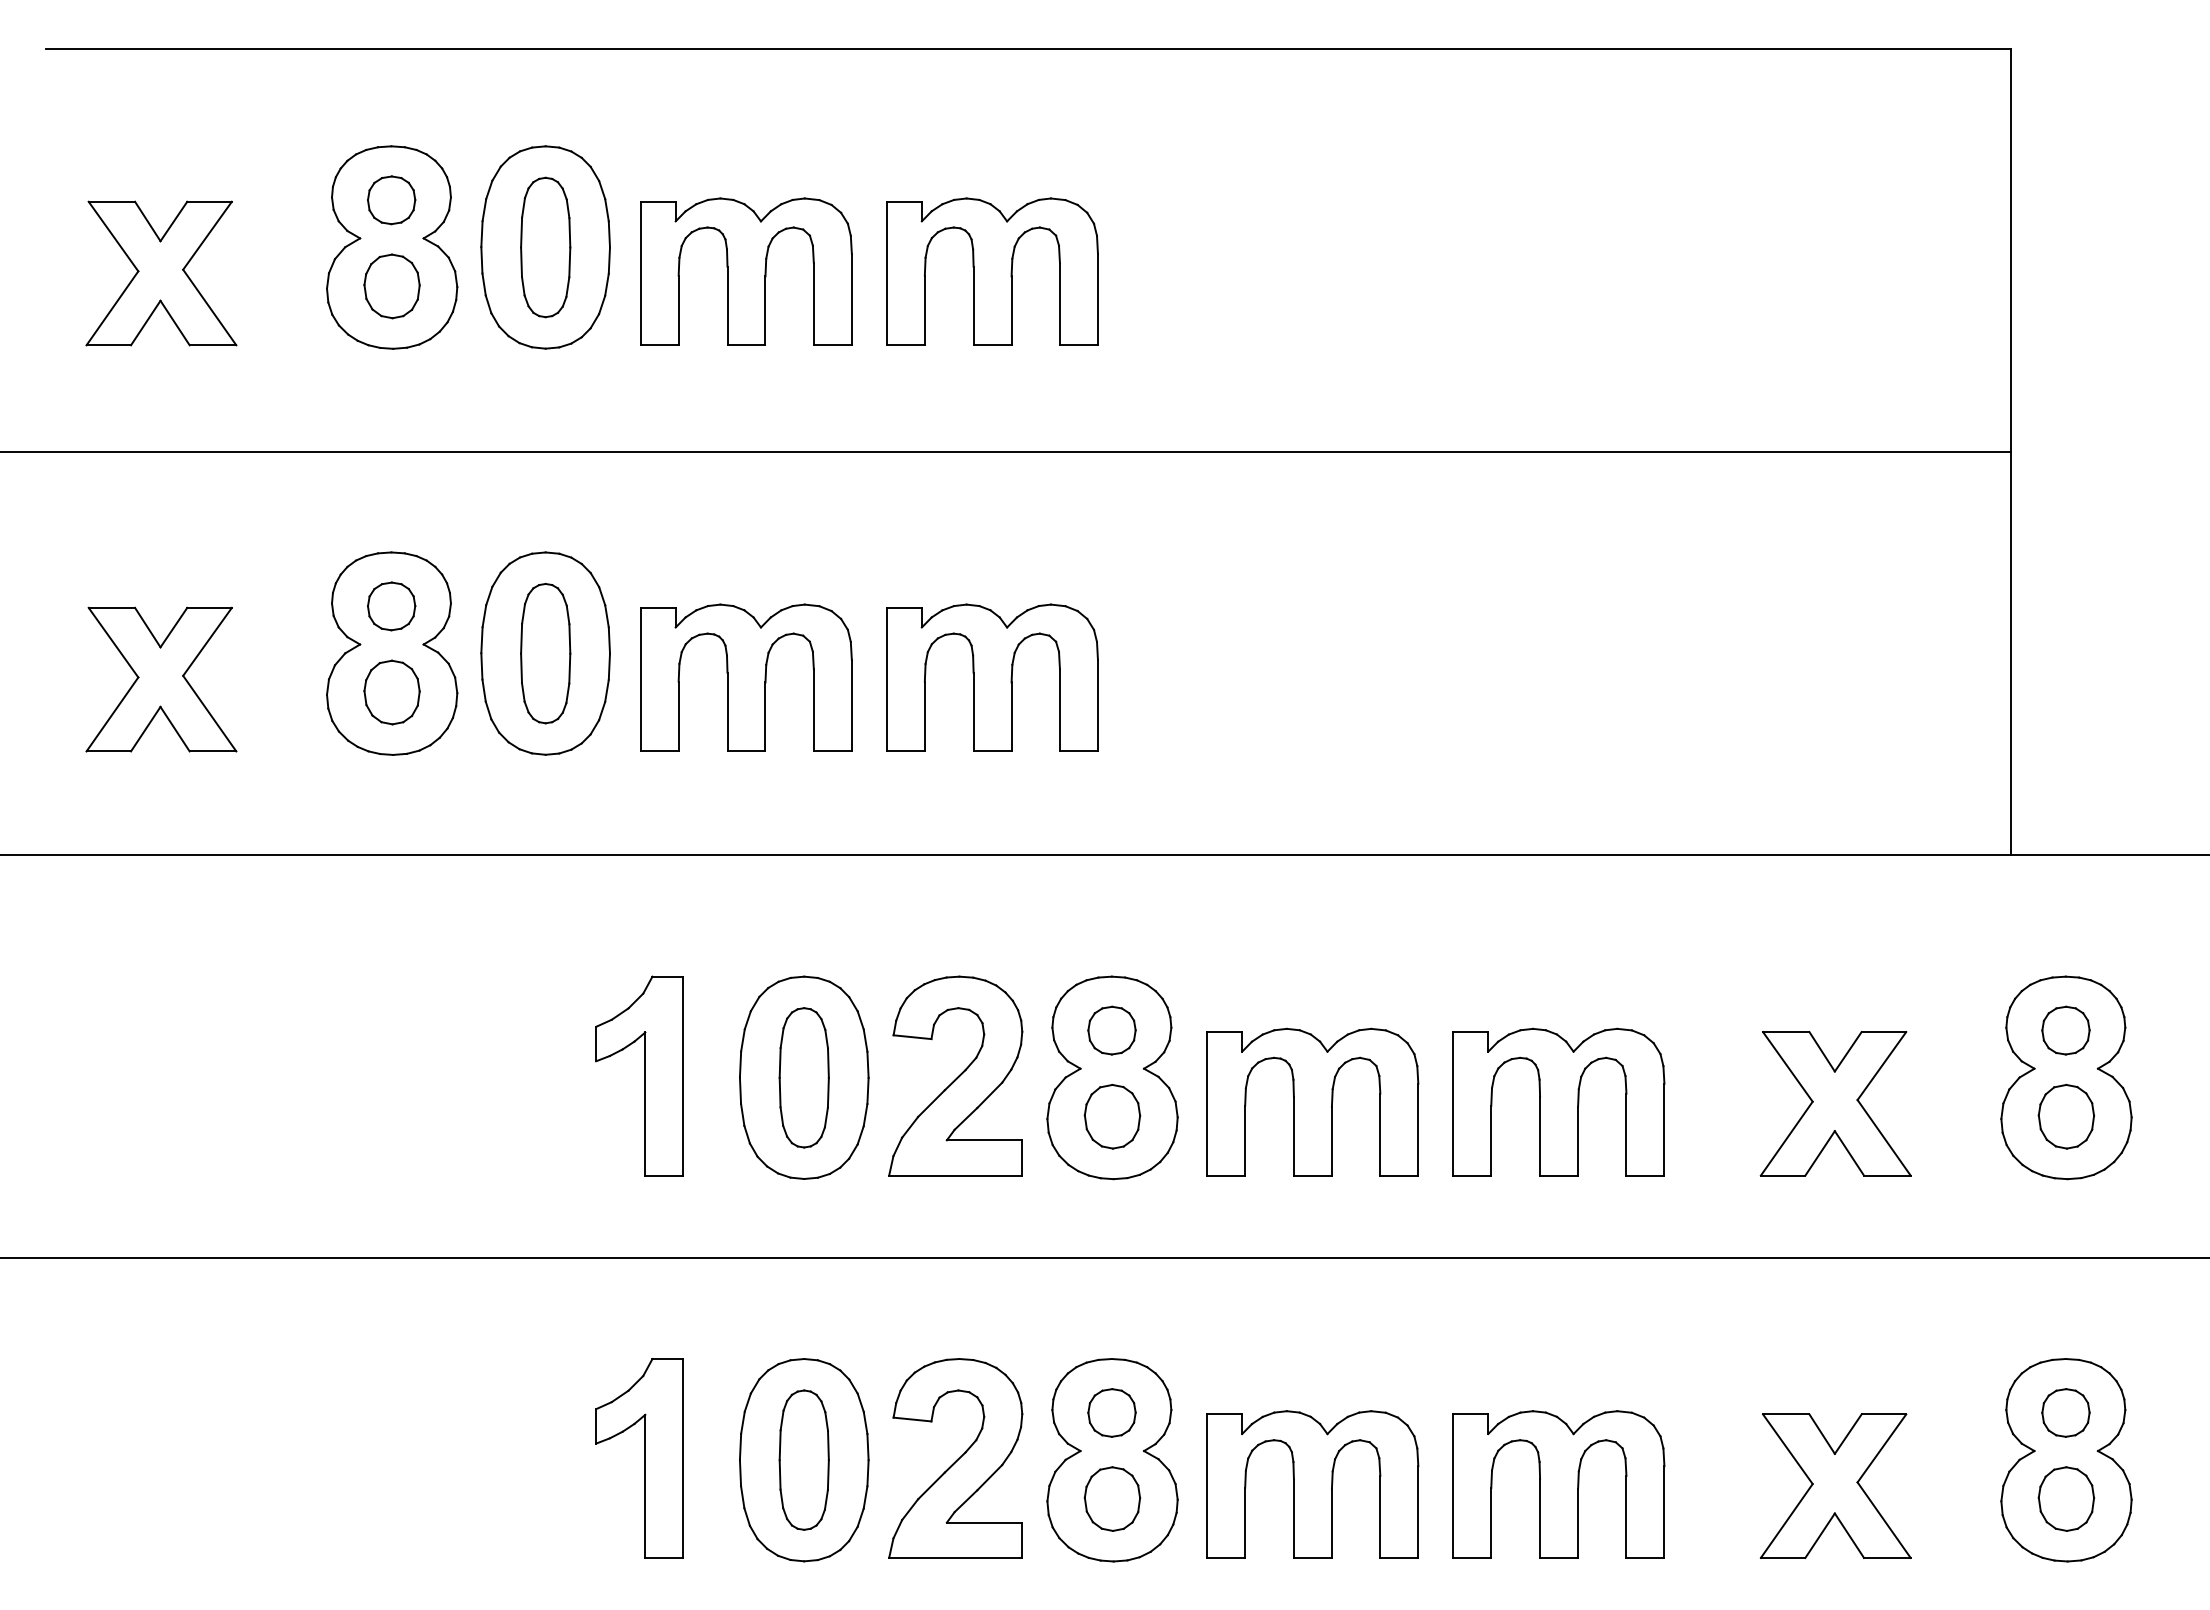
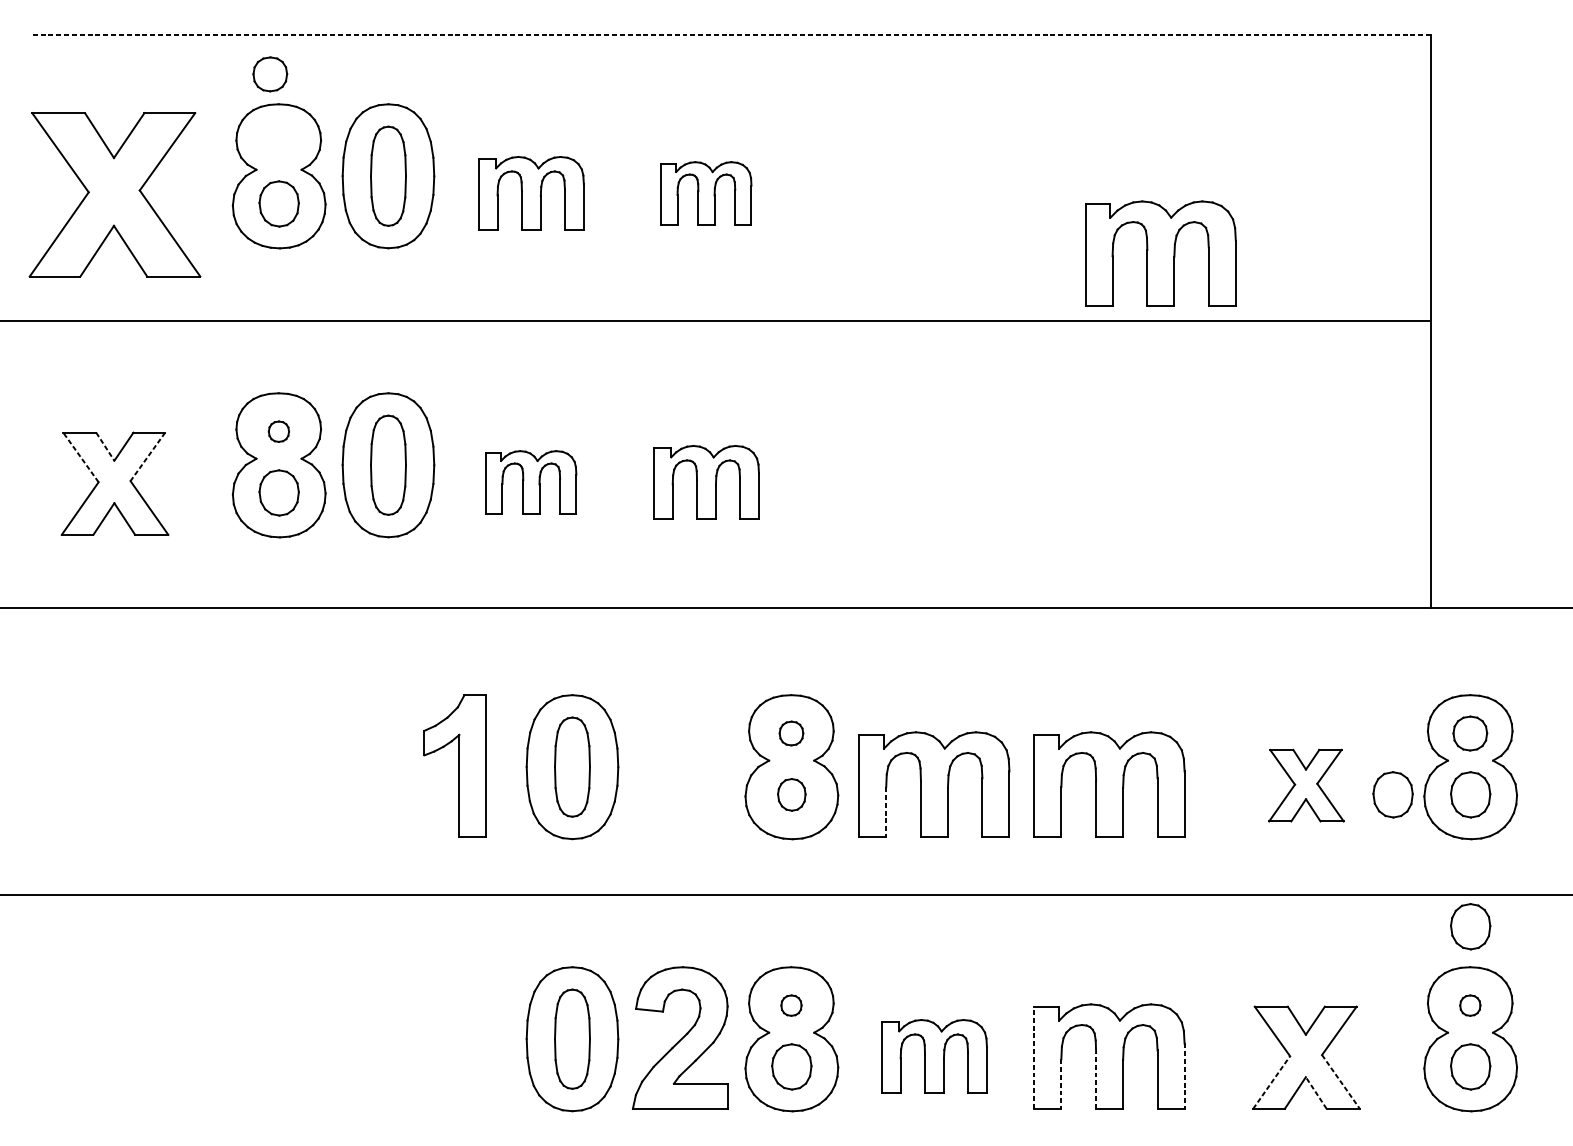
line: (1027, 48) -> (731, 34), solid -> dashed
part: (391, 200) -> (270, 74), moved
part: (746, 271) -> (531, 193), size x0.7
part: (992, 271) -> (706, 193), size x0.6
part: (161, 273) -> (115, 194), size x1.6
part: (1630, 355) -> (1160, 253), added
part: (391, 606) -> (278, 431), size x0.6
line: (148, 628) -> (105, 447), solid -> dashed
line: (207, 641) -> (147, 456), solid -> dashed
line: (113, 642) -> (80, 457), solid -> dashed
part: (746, 677) -> (531, 482), size x0.6
part: (992, 677) -> (706, 482), size x0.7
part: (1111, 1030) -> (791, 733), size x0.7
part: (955, 1075) -> (680, 765), removed
part: (1835, 1103) -> (1306, 785), size x0.7
part: (1112, 1116) -> (791, 794), size x0.7
part: (1956, 1116) -> (1392, 794), added
line: (1245, 1140) -> (886, 811), solid -> dashed
part: (2066, 1301) -> (1470, 926), added
part: (1111, 1412) -> (791, 1005), size x0.6
part: (2065, 1412) -> (1469, 1005), size x0.6
part: (639, 1458) -> (455, 1038), removed
part: (1312, 1484) -> (934, 1056), size x0.7
line: (1453, 1486) -> (1034, 1057), solid -> dashed
line: (1664, 1512) -> (1184, 1076), solid -> dashed
line: (1540, 1518) -> (1096, 1080), solid -> dashed
line: (1787, 1520) -> (1272, 1082), solid -> dashed
line: (1884, 1520) -> (1341, 1082), solid -> dashed
line: (1491, 1523) -> (1061, 1084), solid -> dashed
line: (1849, 1535) -> (1316, 1092), solid -> dashed

